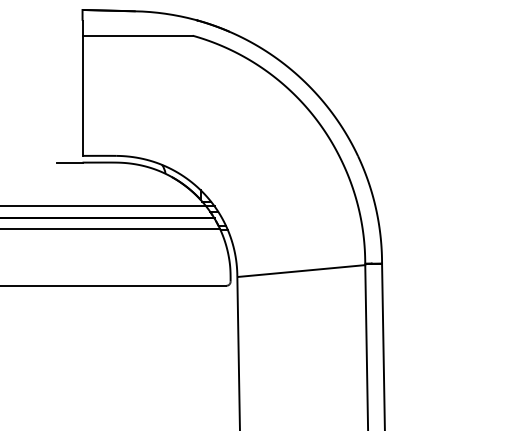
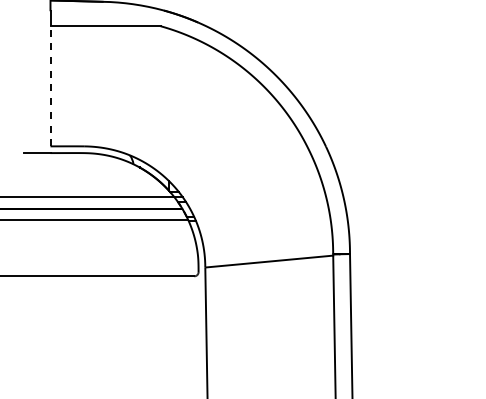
line: (82, 95) -> (50, 86), solid -> dashed

